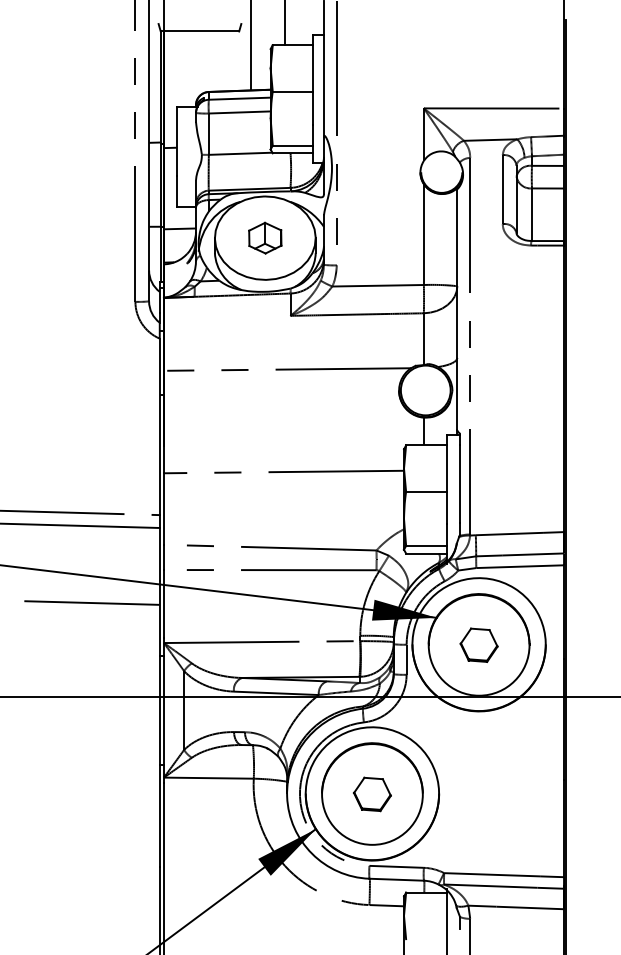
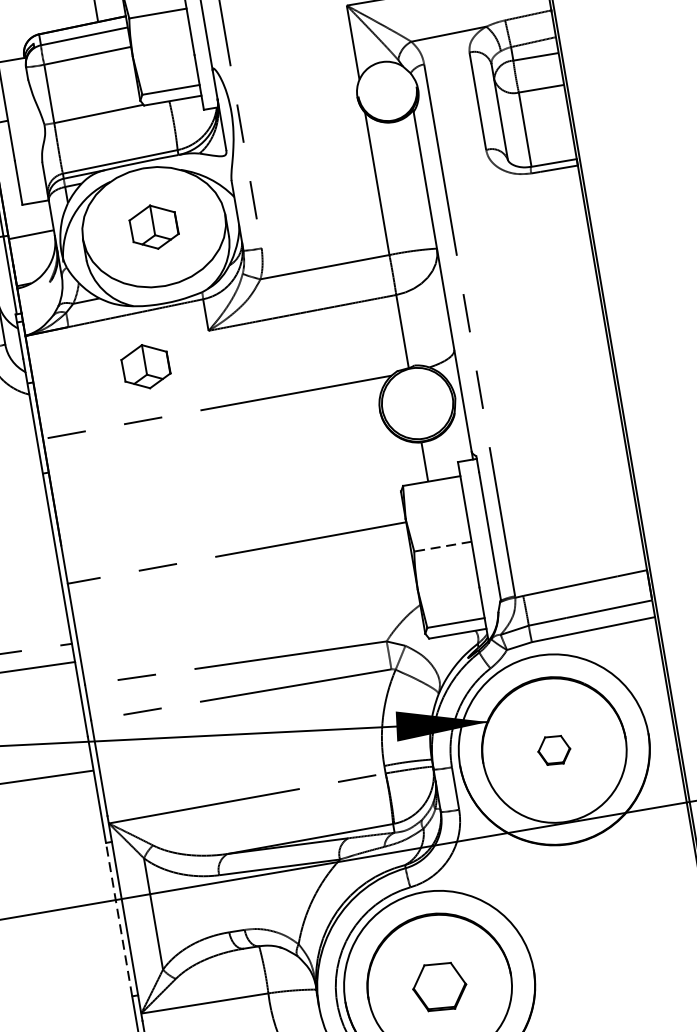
part: (243, 332) -> (146, 365), added
line: (425, 491) -> (441, 546), solid -> dashed
part: (478, 644) -> (553, 749), size x0.6
line: (159, 709) -> (118, 918), solid -> dashed

